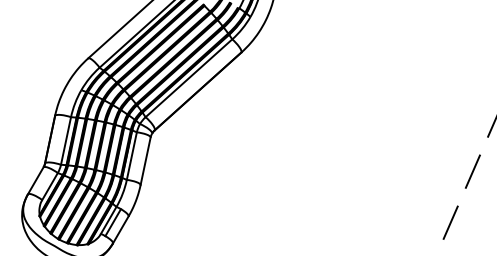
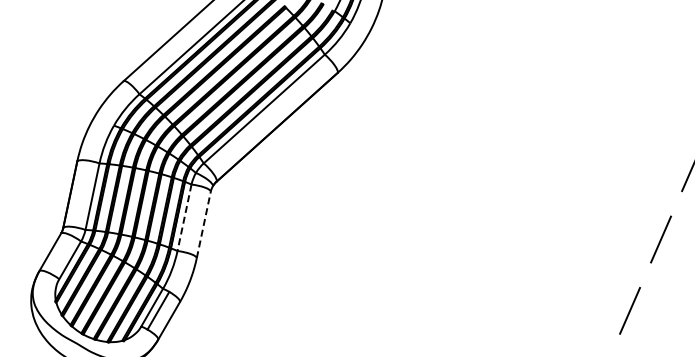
line: (131, 155) -> (184, 217), solid -> dashed
line: (145, 160) -> (203, 224), solid -> dashed

